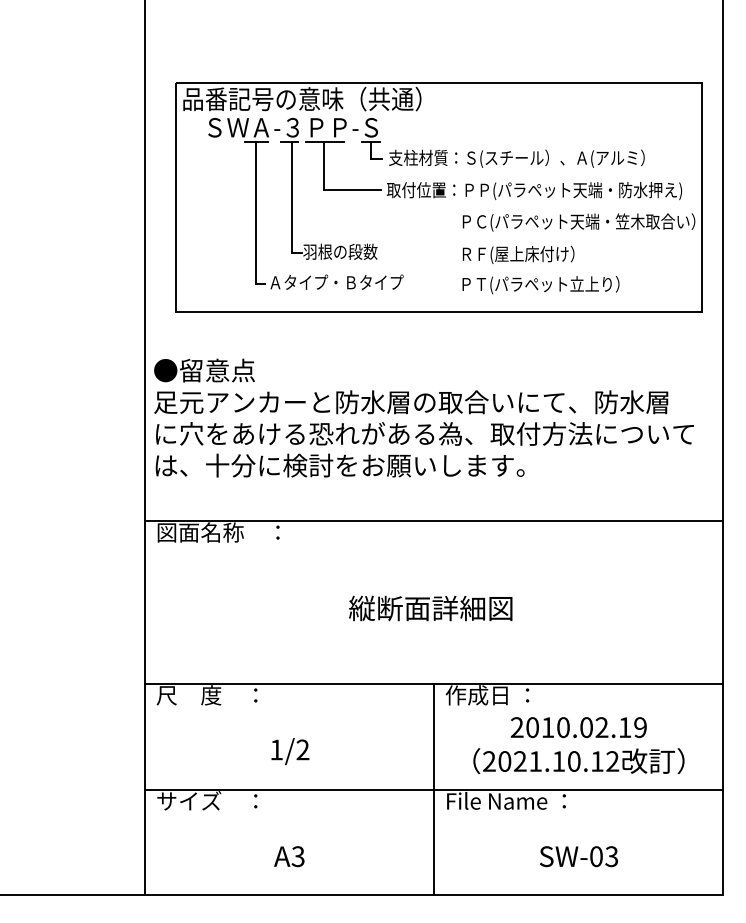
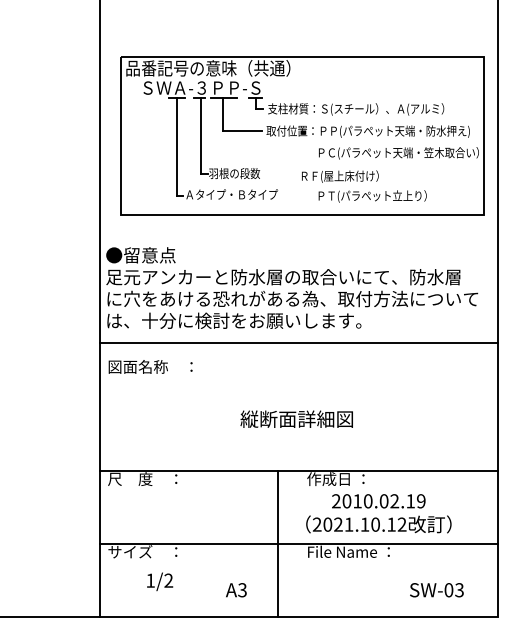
text: (518, 254) -> (340, 176), moved
line: (434, 520) -> (299, 342), moved
text: (578, 745) -> (378, 513), moved
text: (290, 751) -> (160, 581), moved
line: (434, 788) -> (278, 543), moved
text: (289, 857) -> (236, 590), moved
text: (578, 857) -> (436, 590), moved

